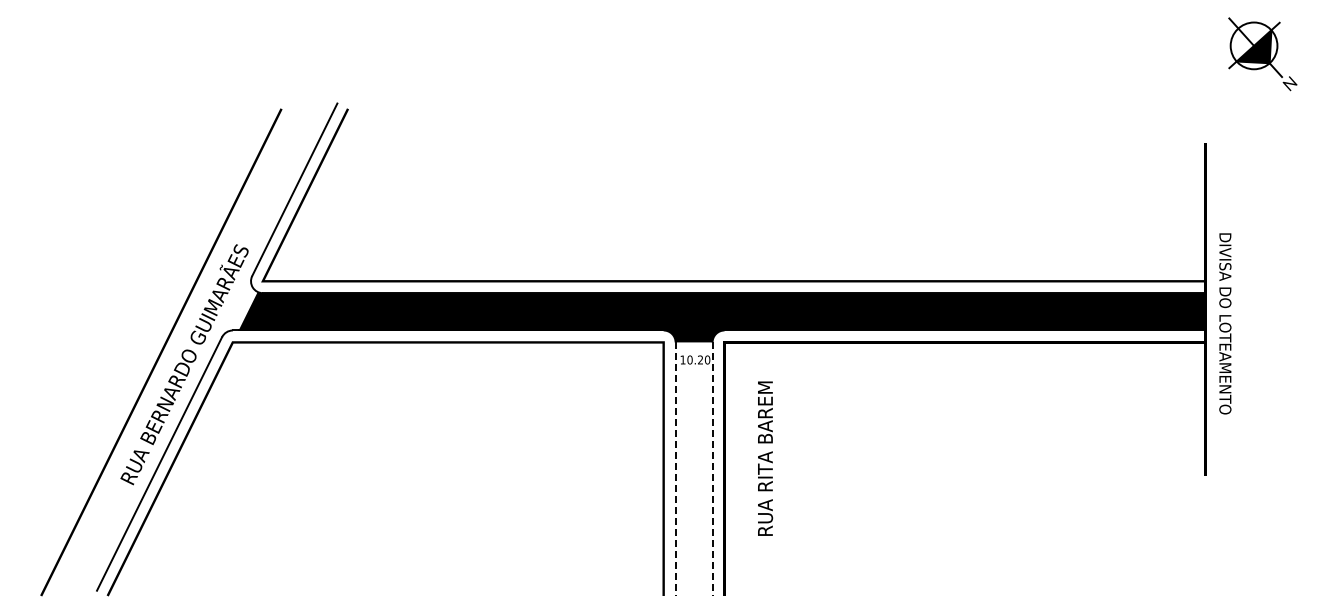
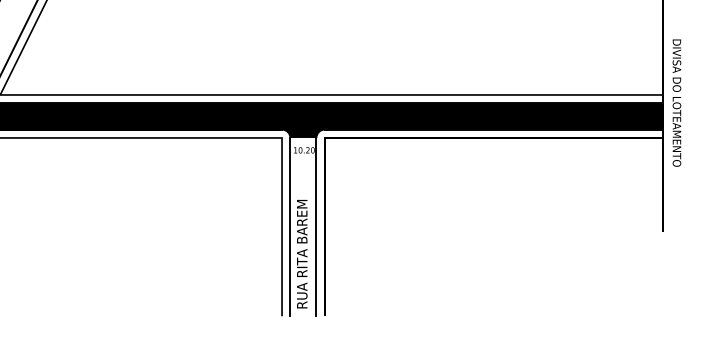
text: (1225, 323) -> (677, 102), moved
text: (765, 458) -> (302, 254), moved
line: (675, 469) -> (290, 227), dashed -> solid
line: (712, 469) -> (316, 227), dashed -> solid

